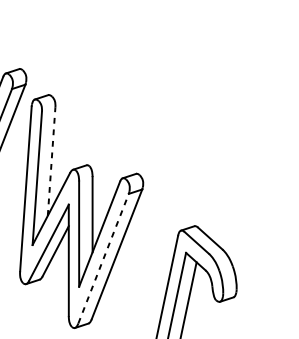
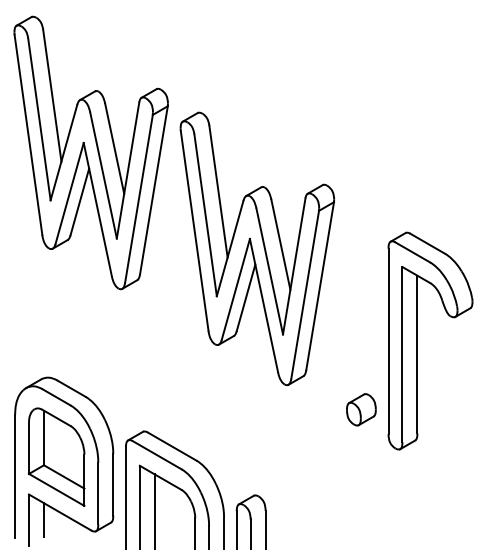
line: (51, 161) -> (218, 191), dashed -> solid
line: (103, 258) -> (305, 294), dashed -> solid

